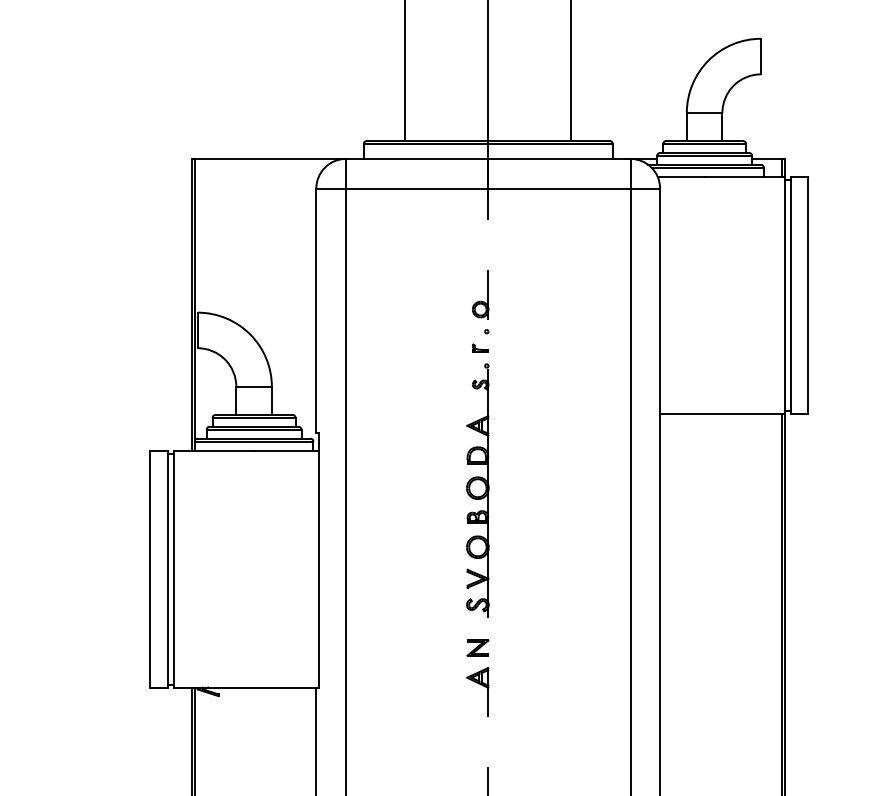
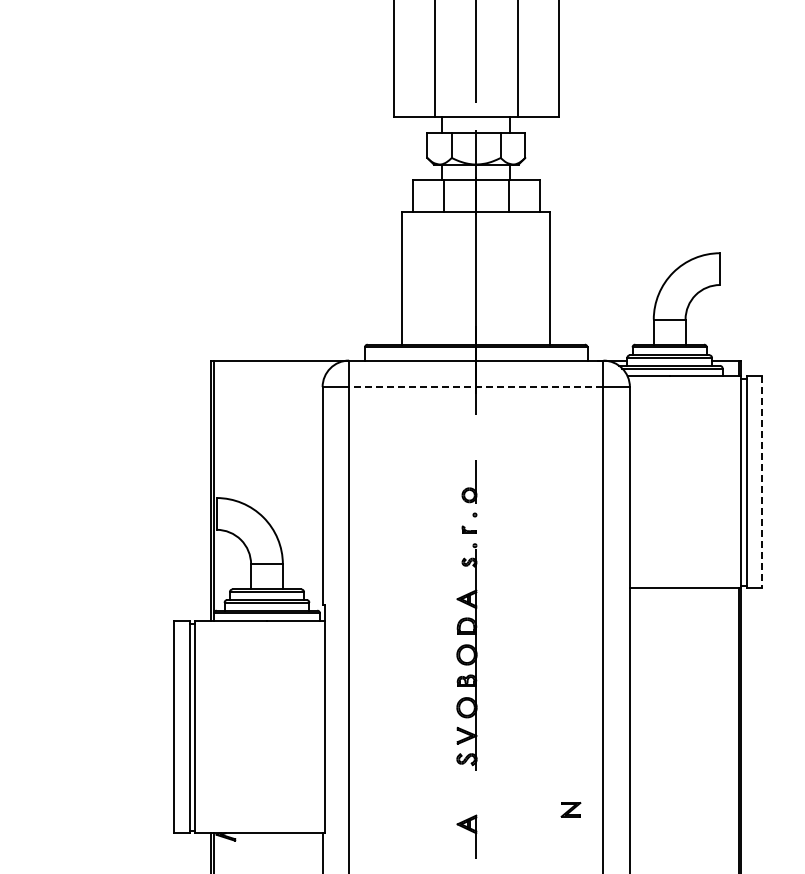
line: (487, 188) -> (475, 387), solid -> dashed
line: (808, 295) -> (762, 482), solid -> dashed
part: (477, 647) -> (570, 809), moved

